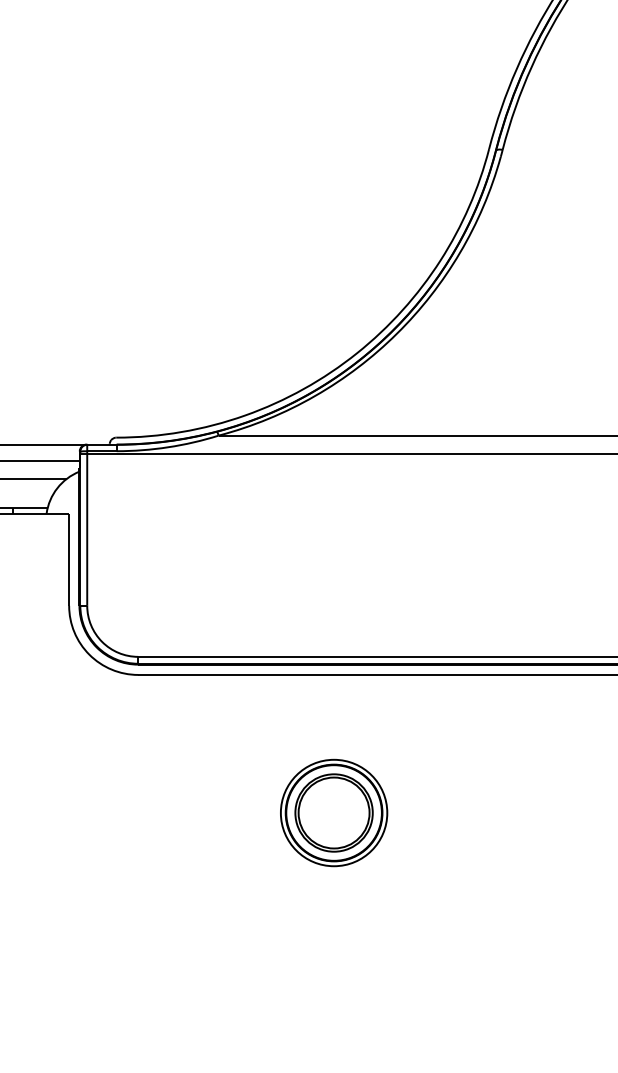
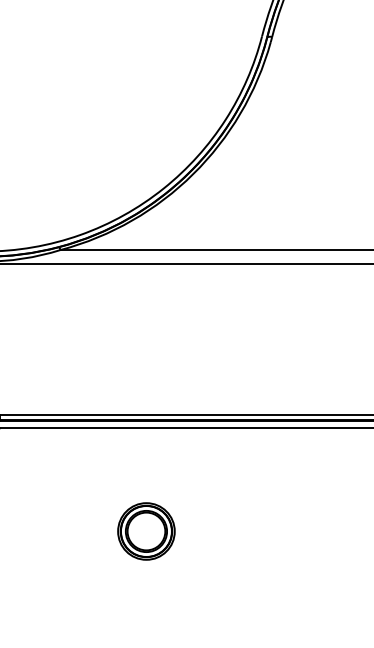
part: (333, 813) -> (146, 531), size x0.71

